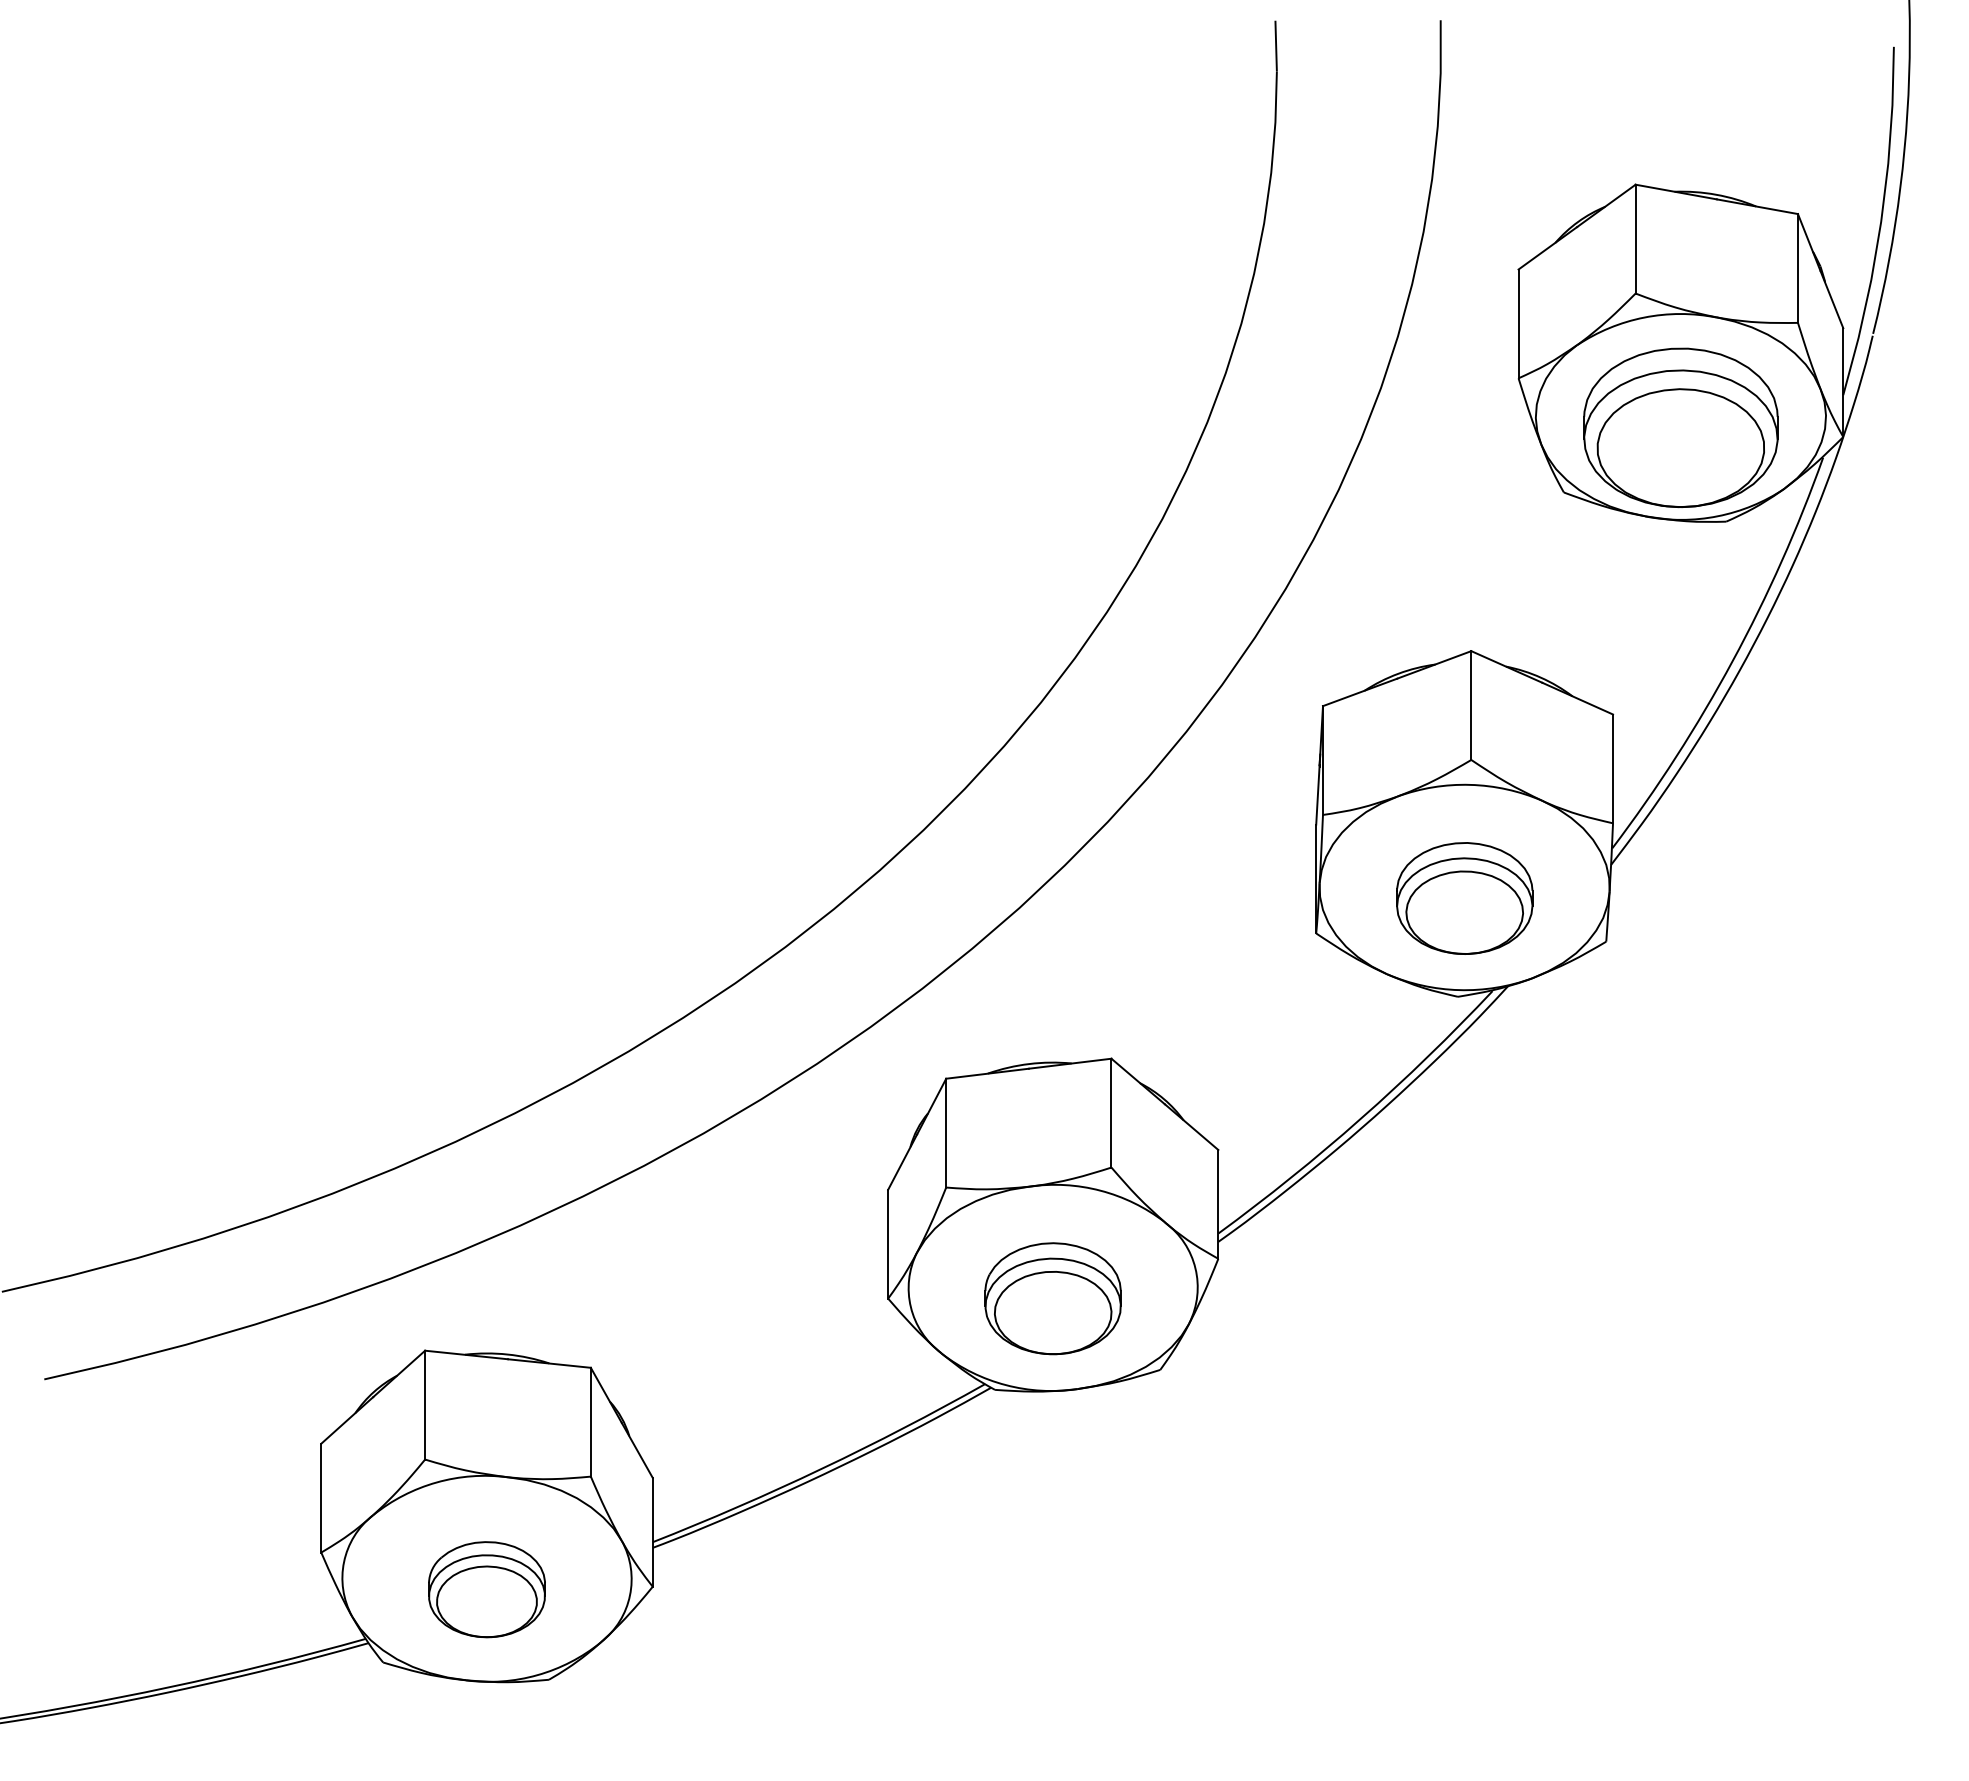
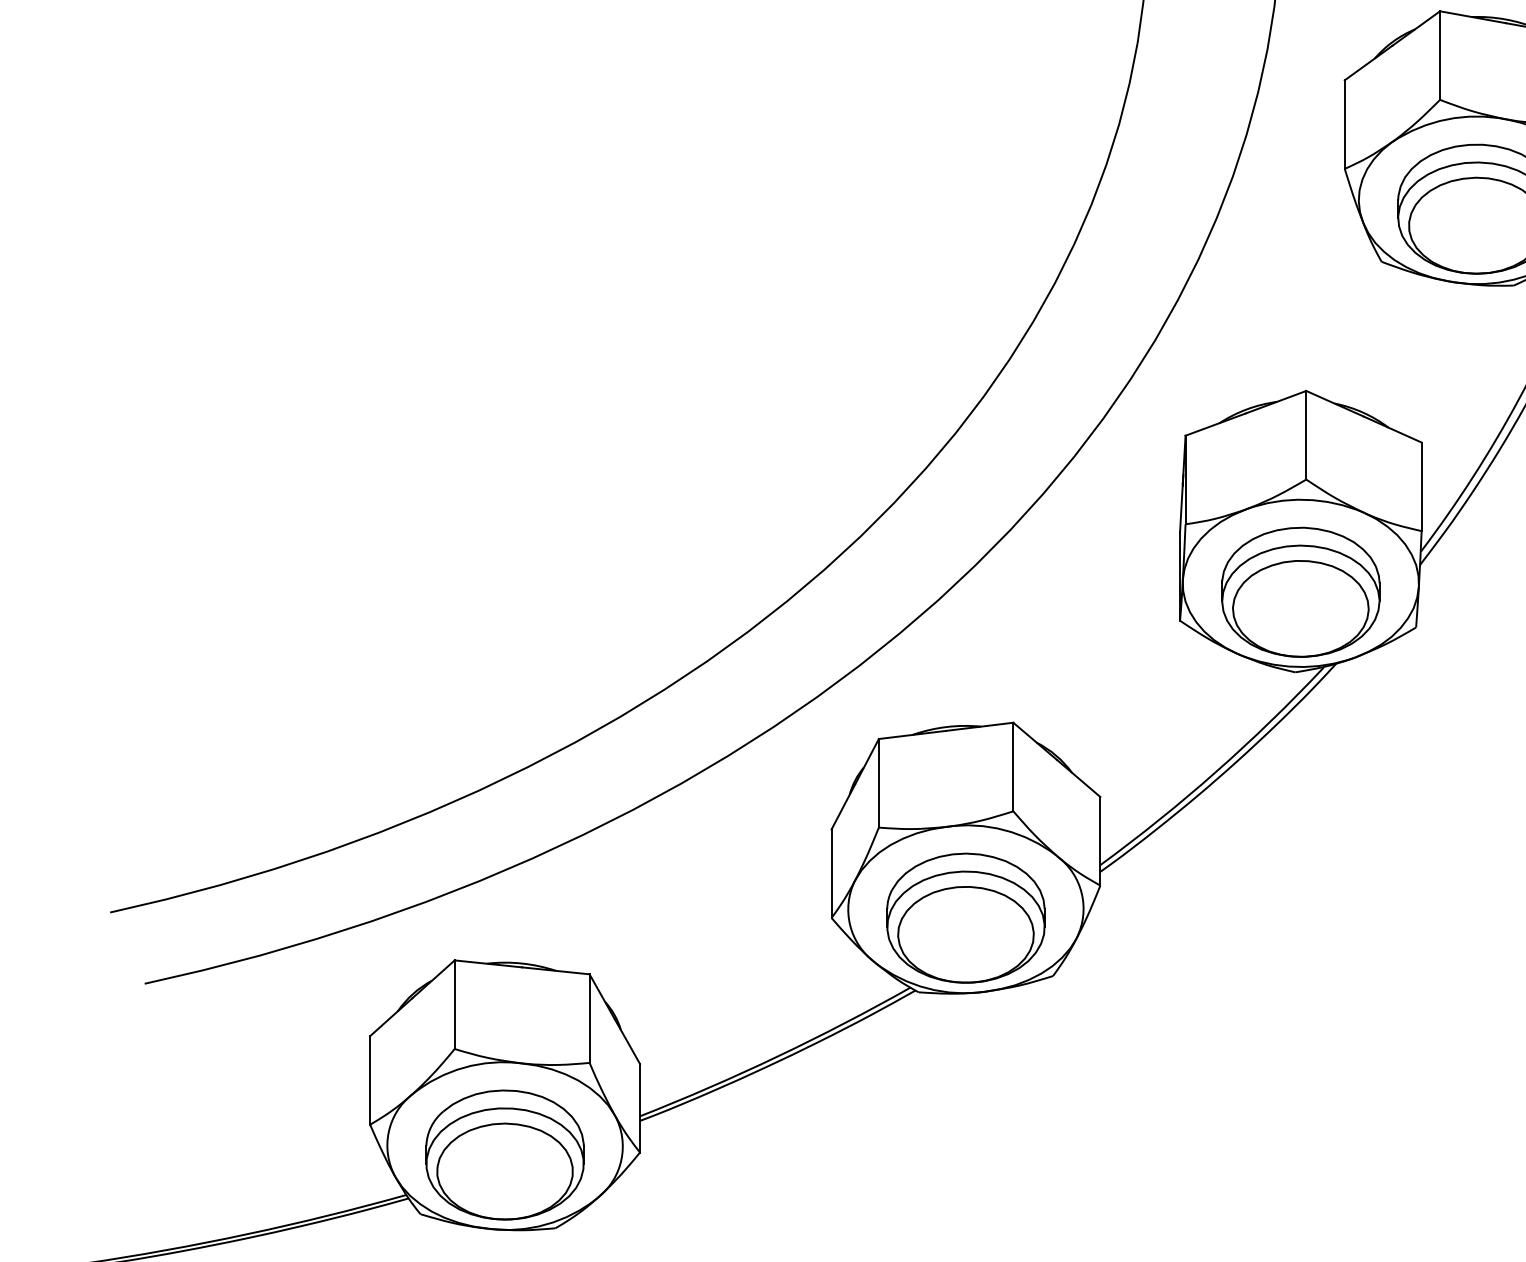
part: (1464, 898) -> (1300, 592), size x1.43
part: (1052, 1298) -> (965, 917), size x1.43
part: (486, 1589) -> (504, 1154), size x1.67

